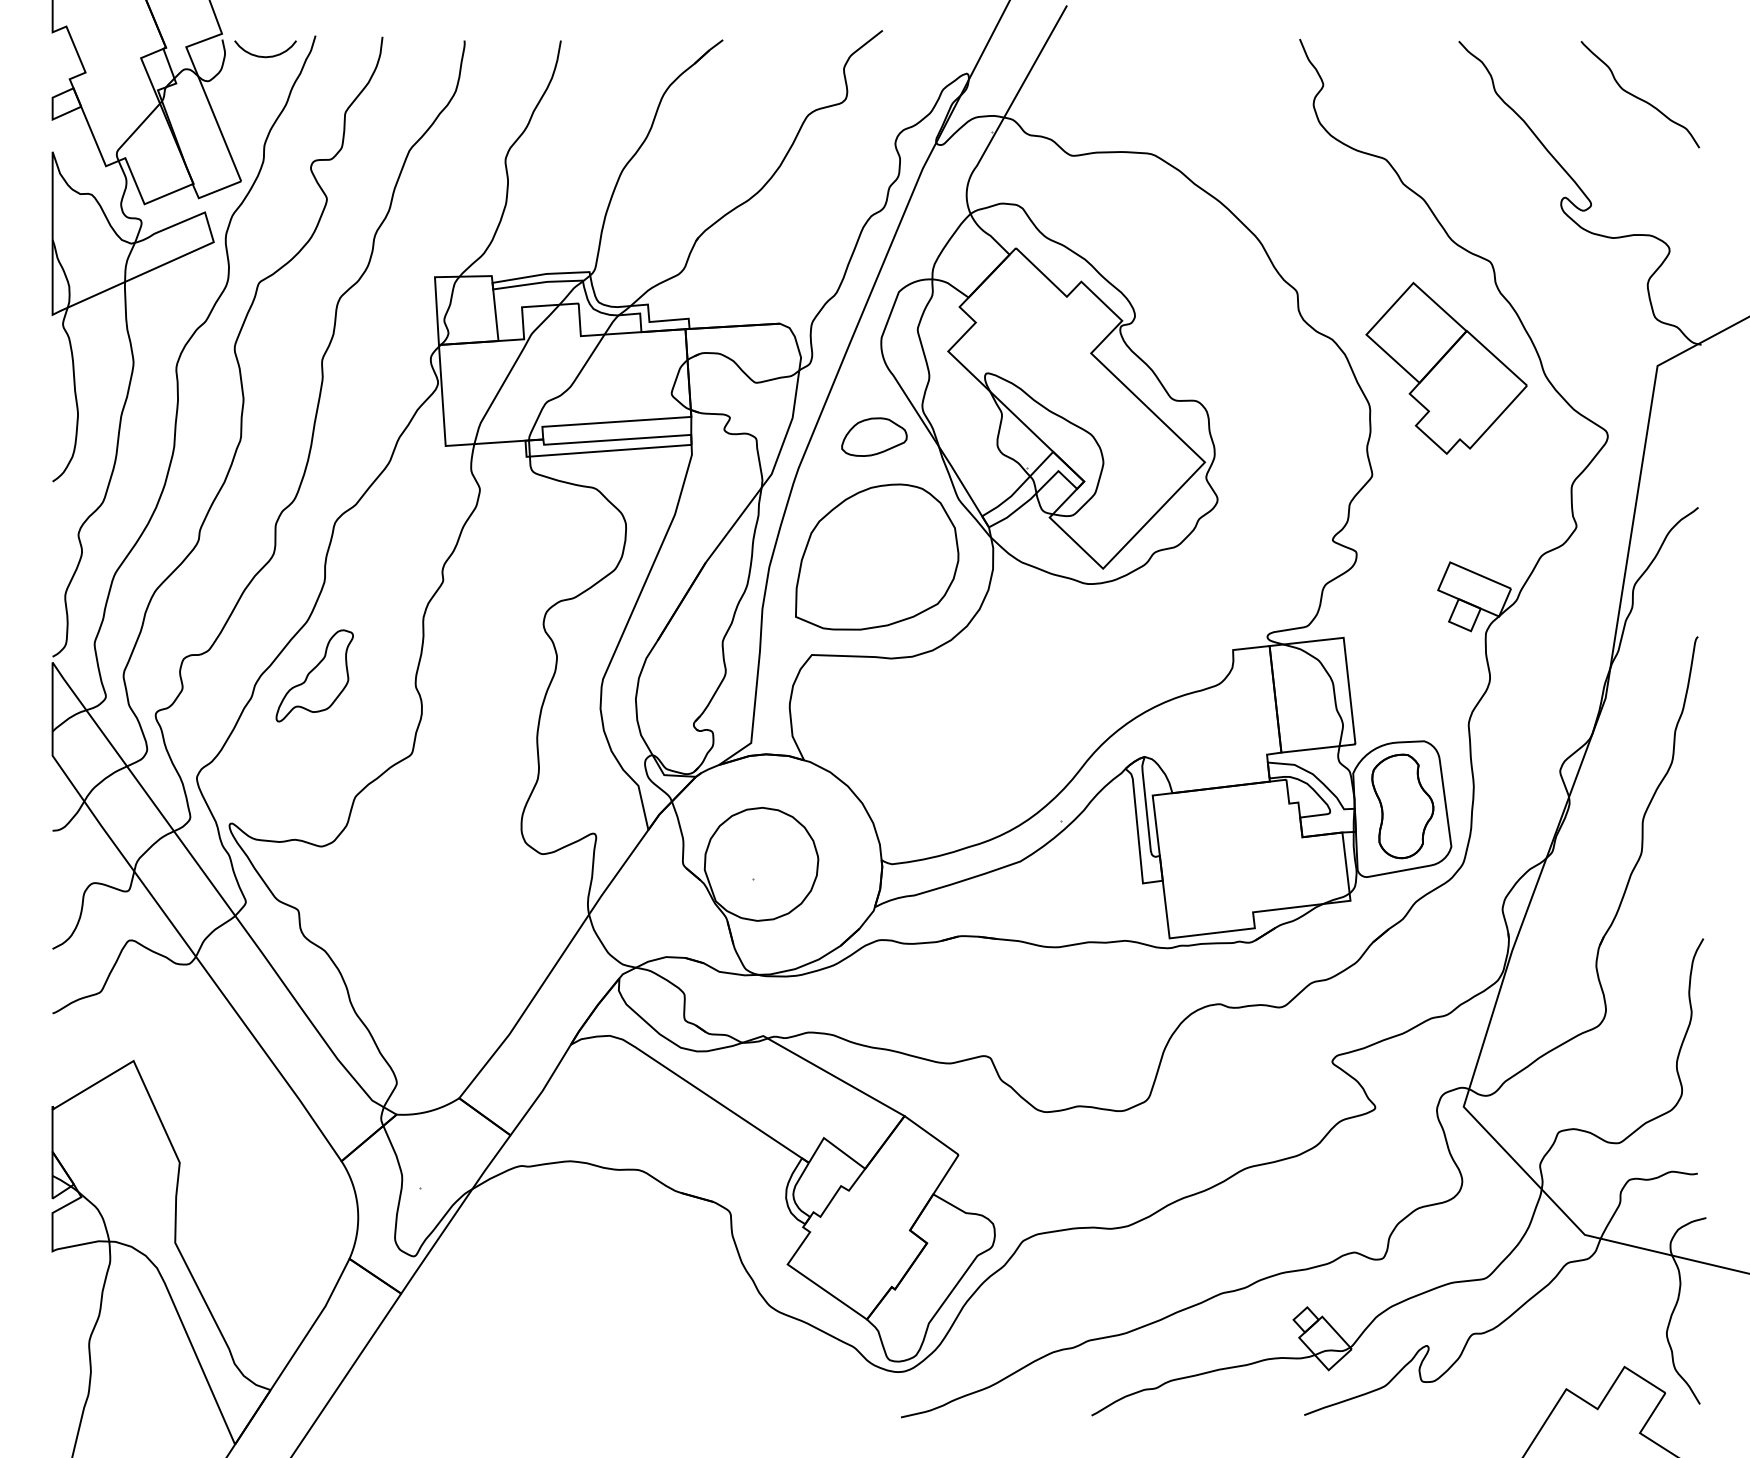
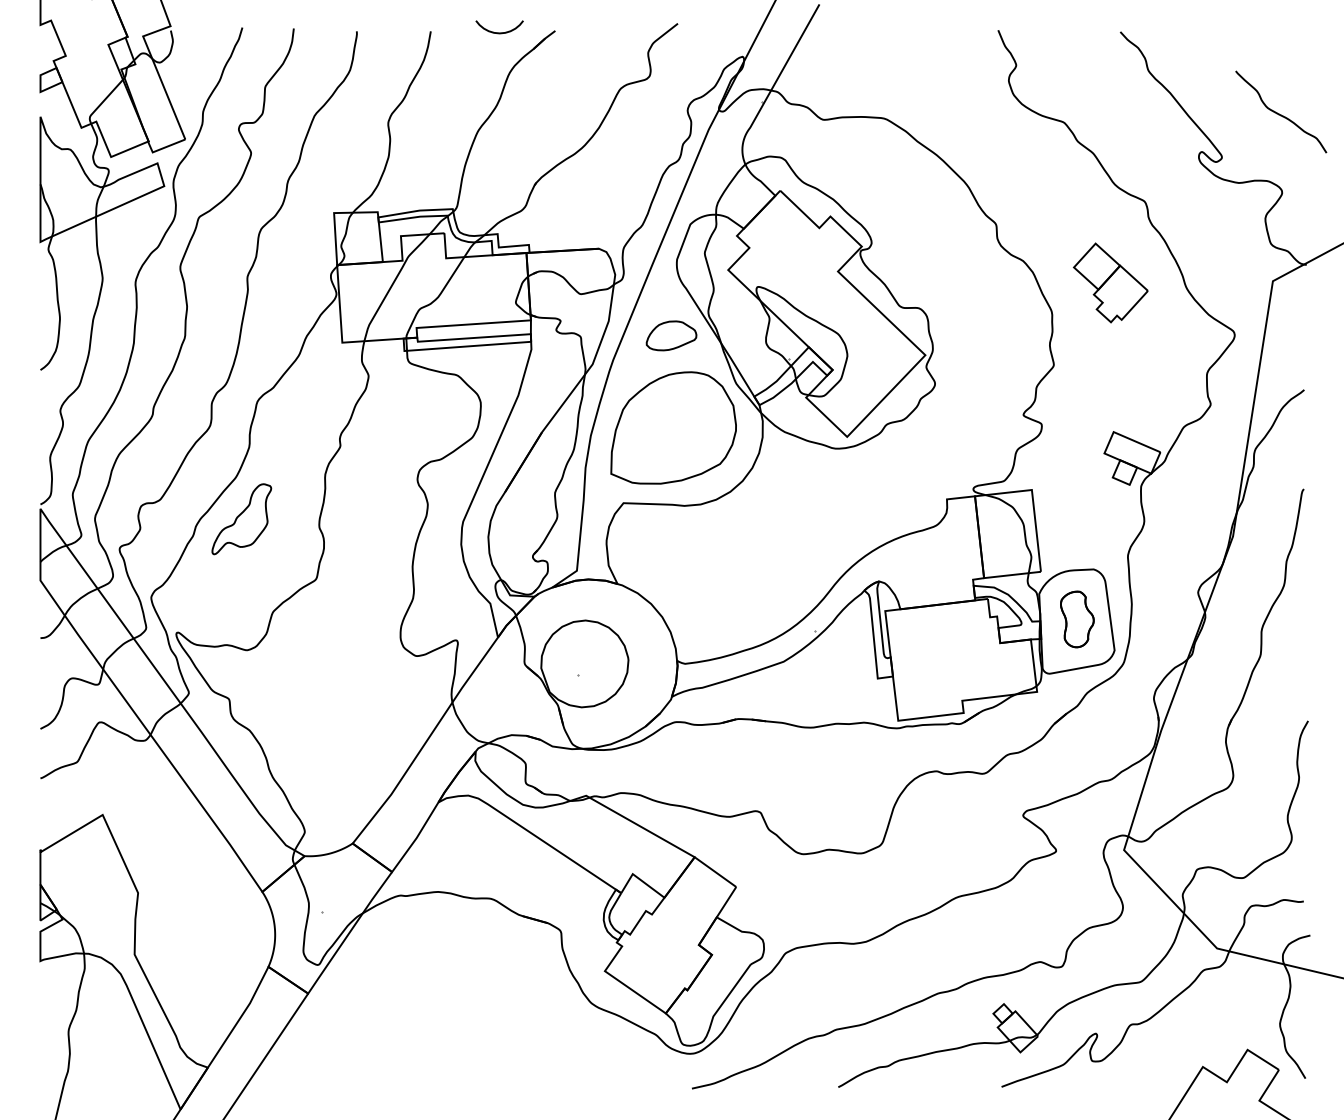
curve: (265, 56) -> (499, 32), moved
curve: (1639, 97) -> (1280, 114), moved
part: (1446, 367) -> (1110, 282), size x0.6
part: (1402, 806) -> (1077, 619), size x0.7

